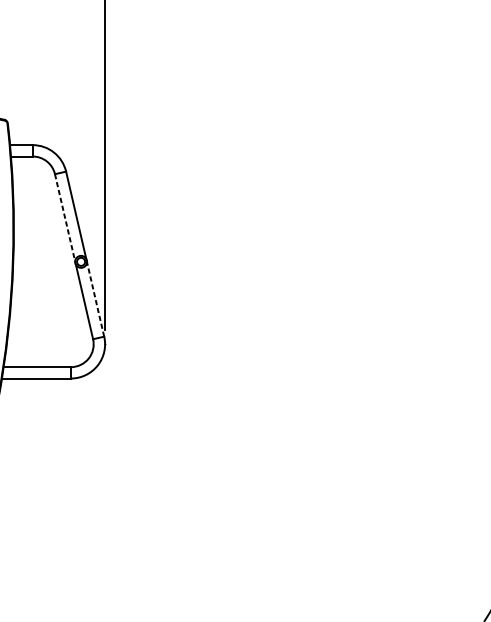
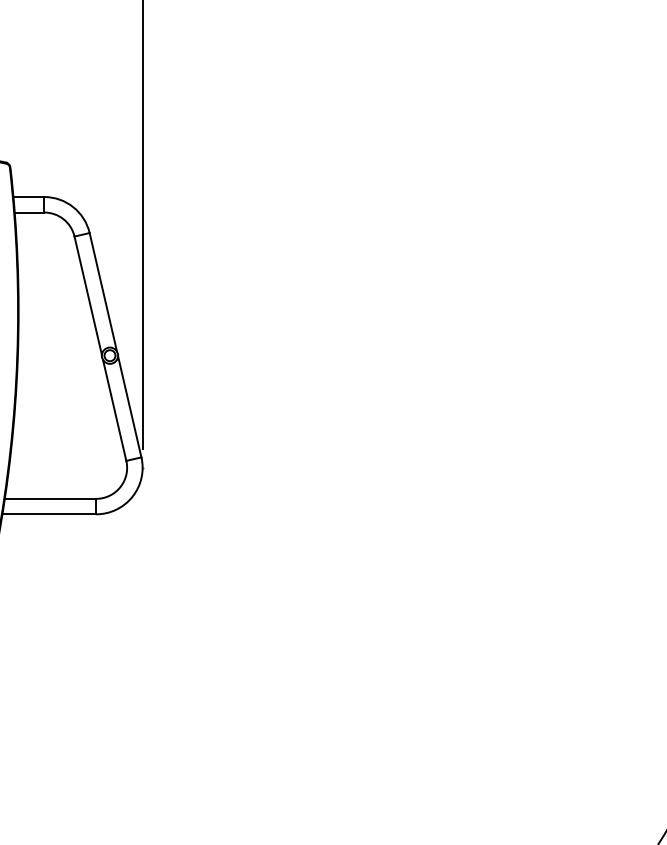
line: (65, 217) -> (88, 295), dashed -> solid
line: (95, 299) -> (129, 406), dashed -> solid

